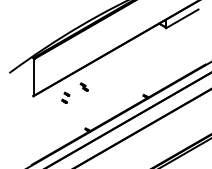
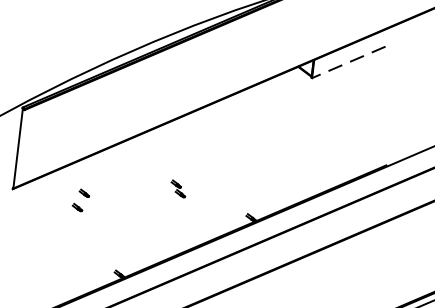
line: (182, 18) -> (349, 61), solid -> dashed
part: (83, 86) -> (176, 187), moved

